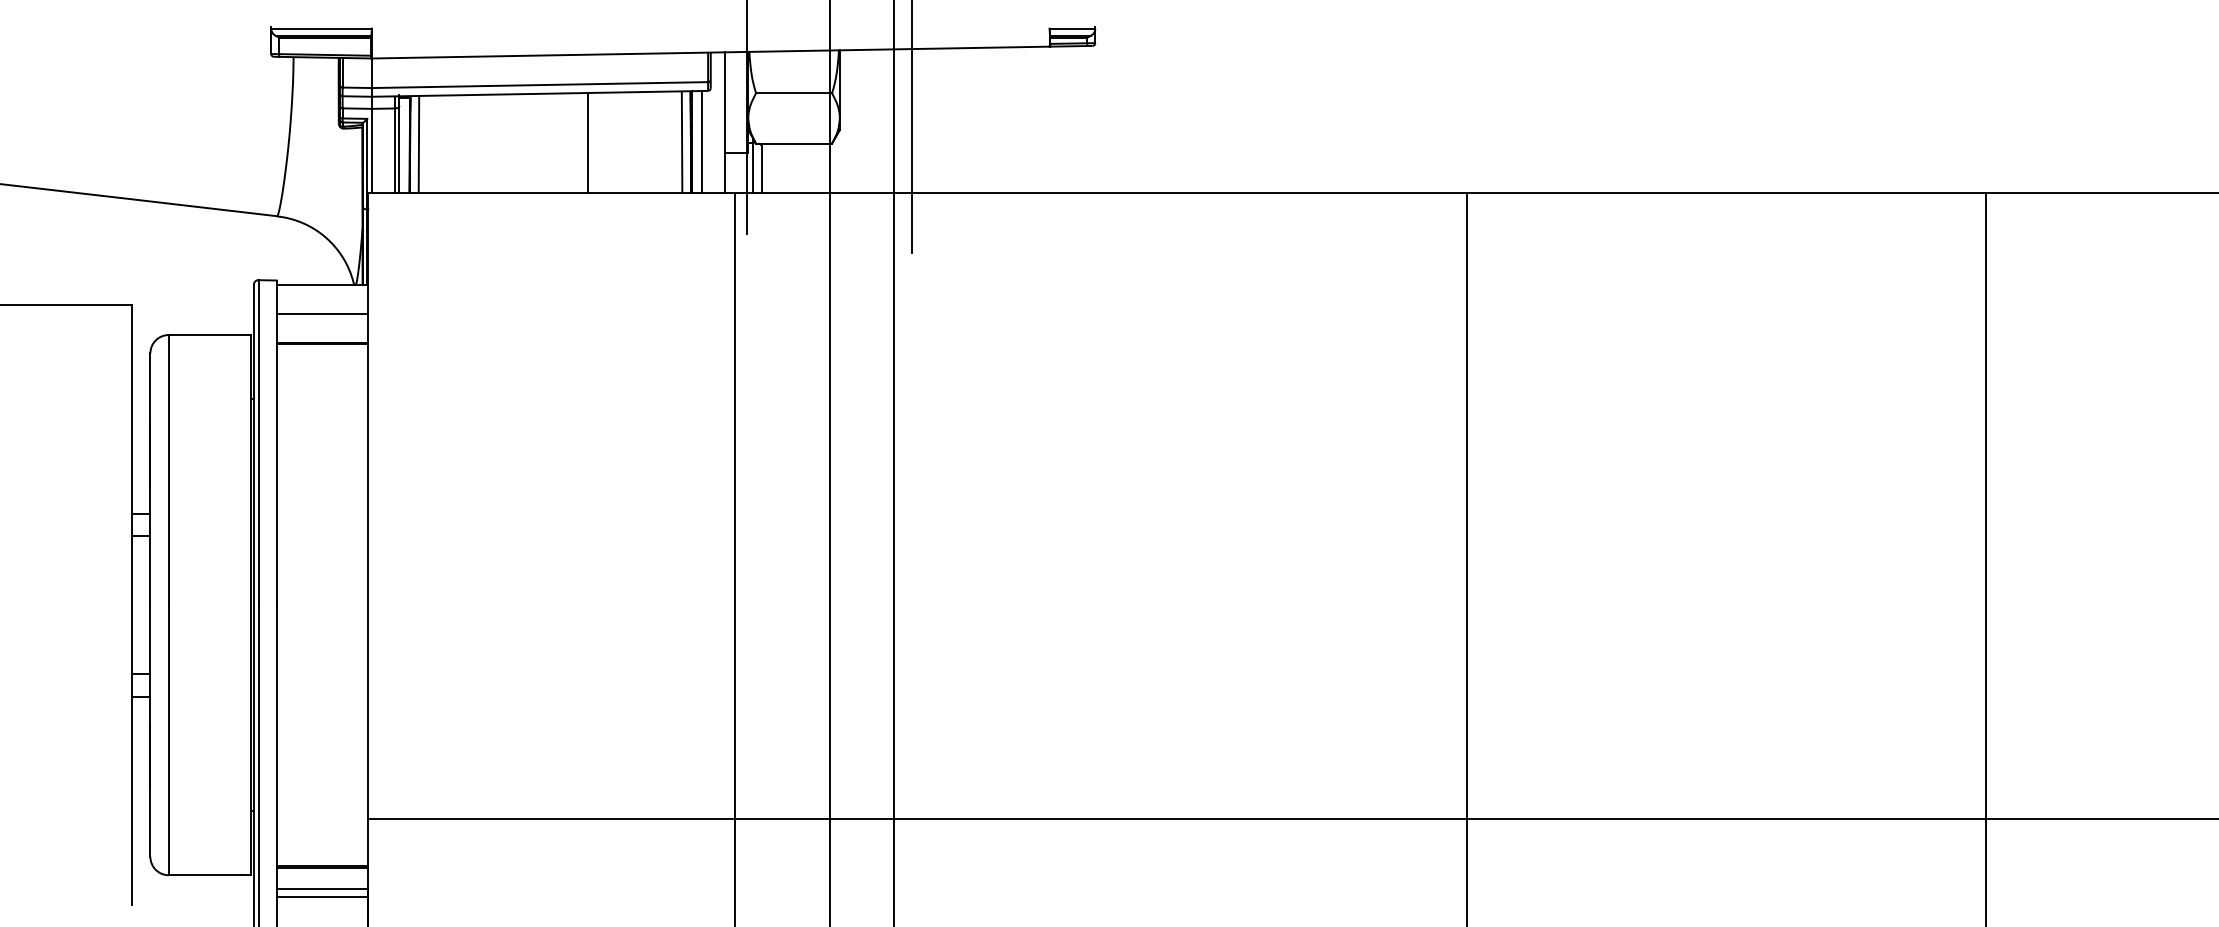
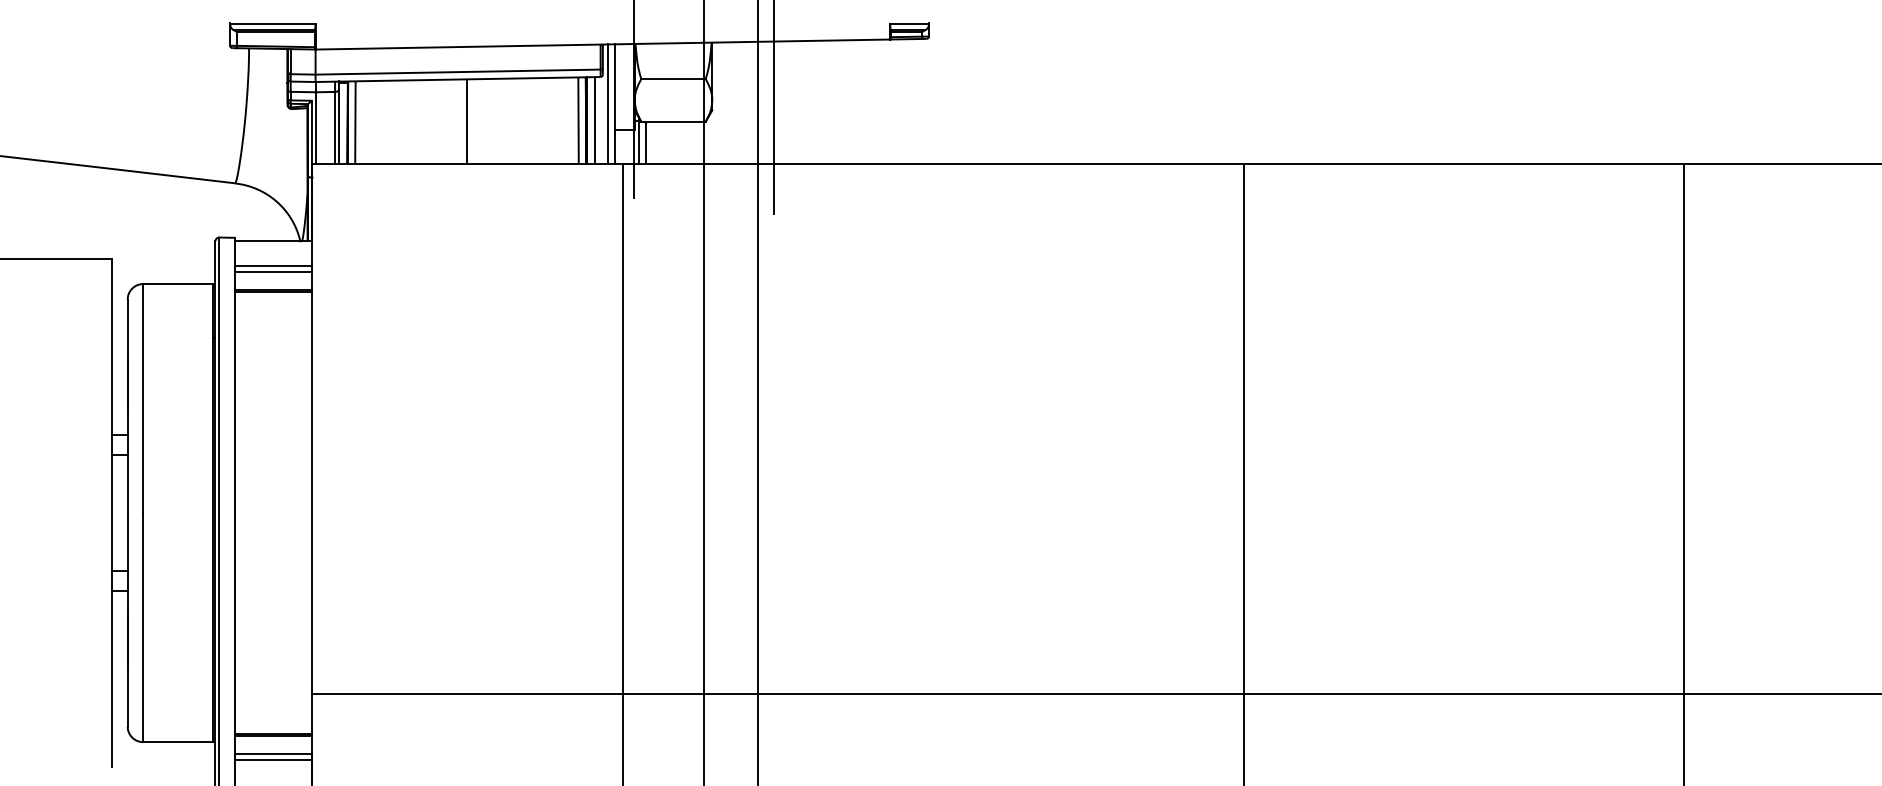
line: (716, 122) -> (607, 103), added
line: (587, 143) -> (466, 121), moved
line: (322, 321) -> (273, 272), added

